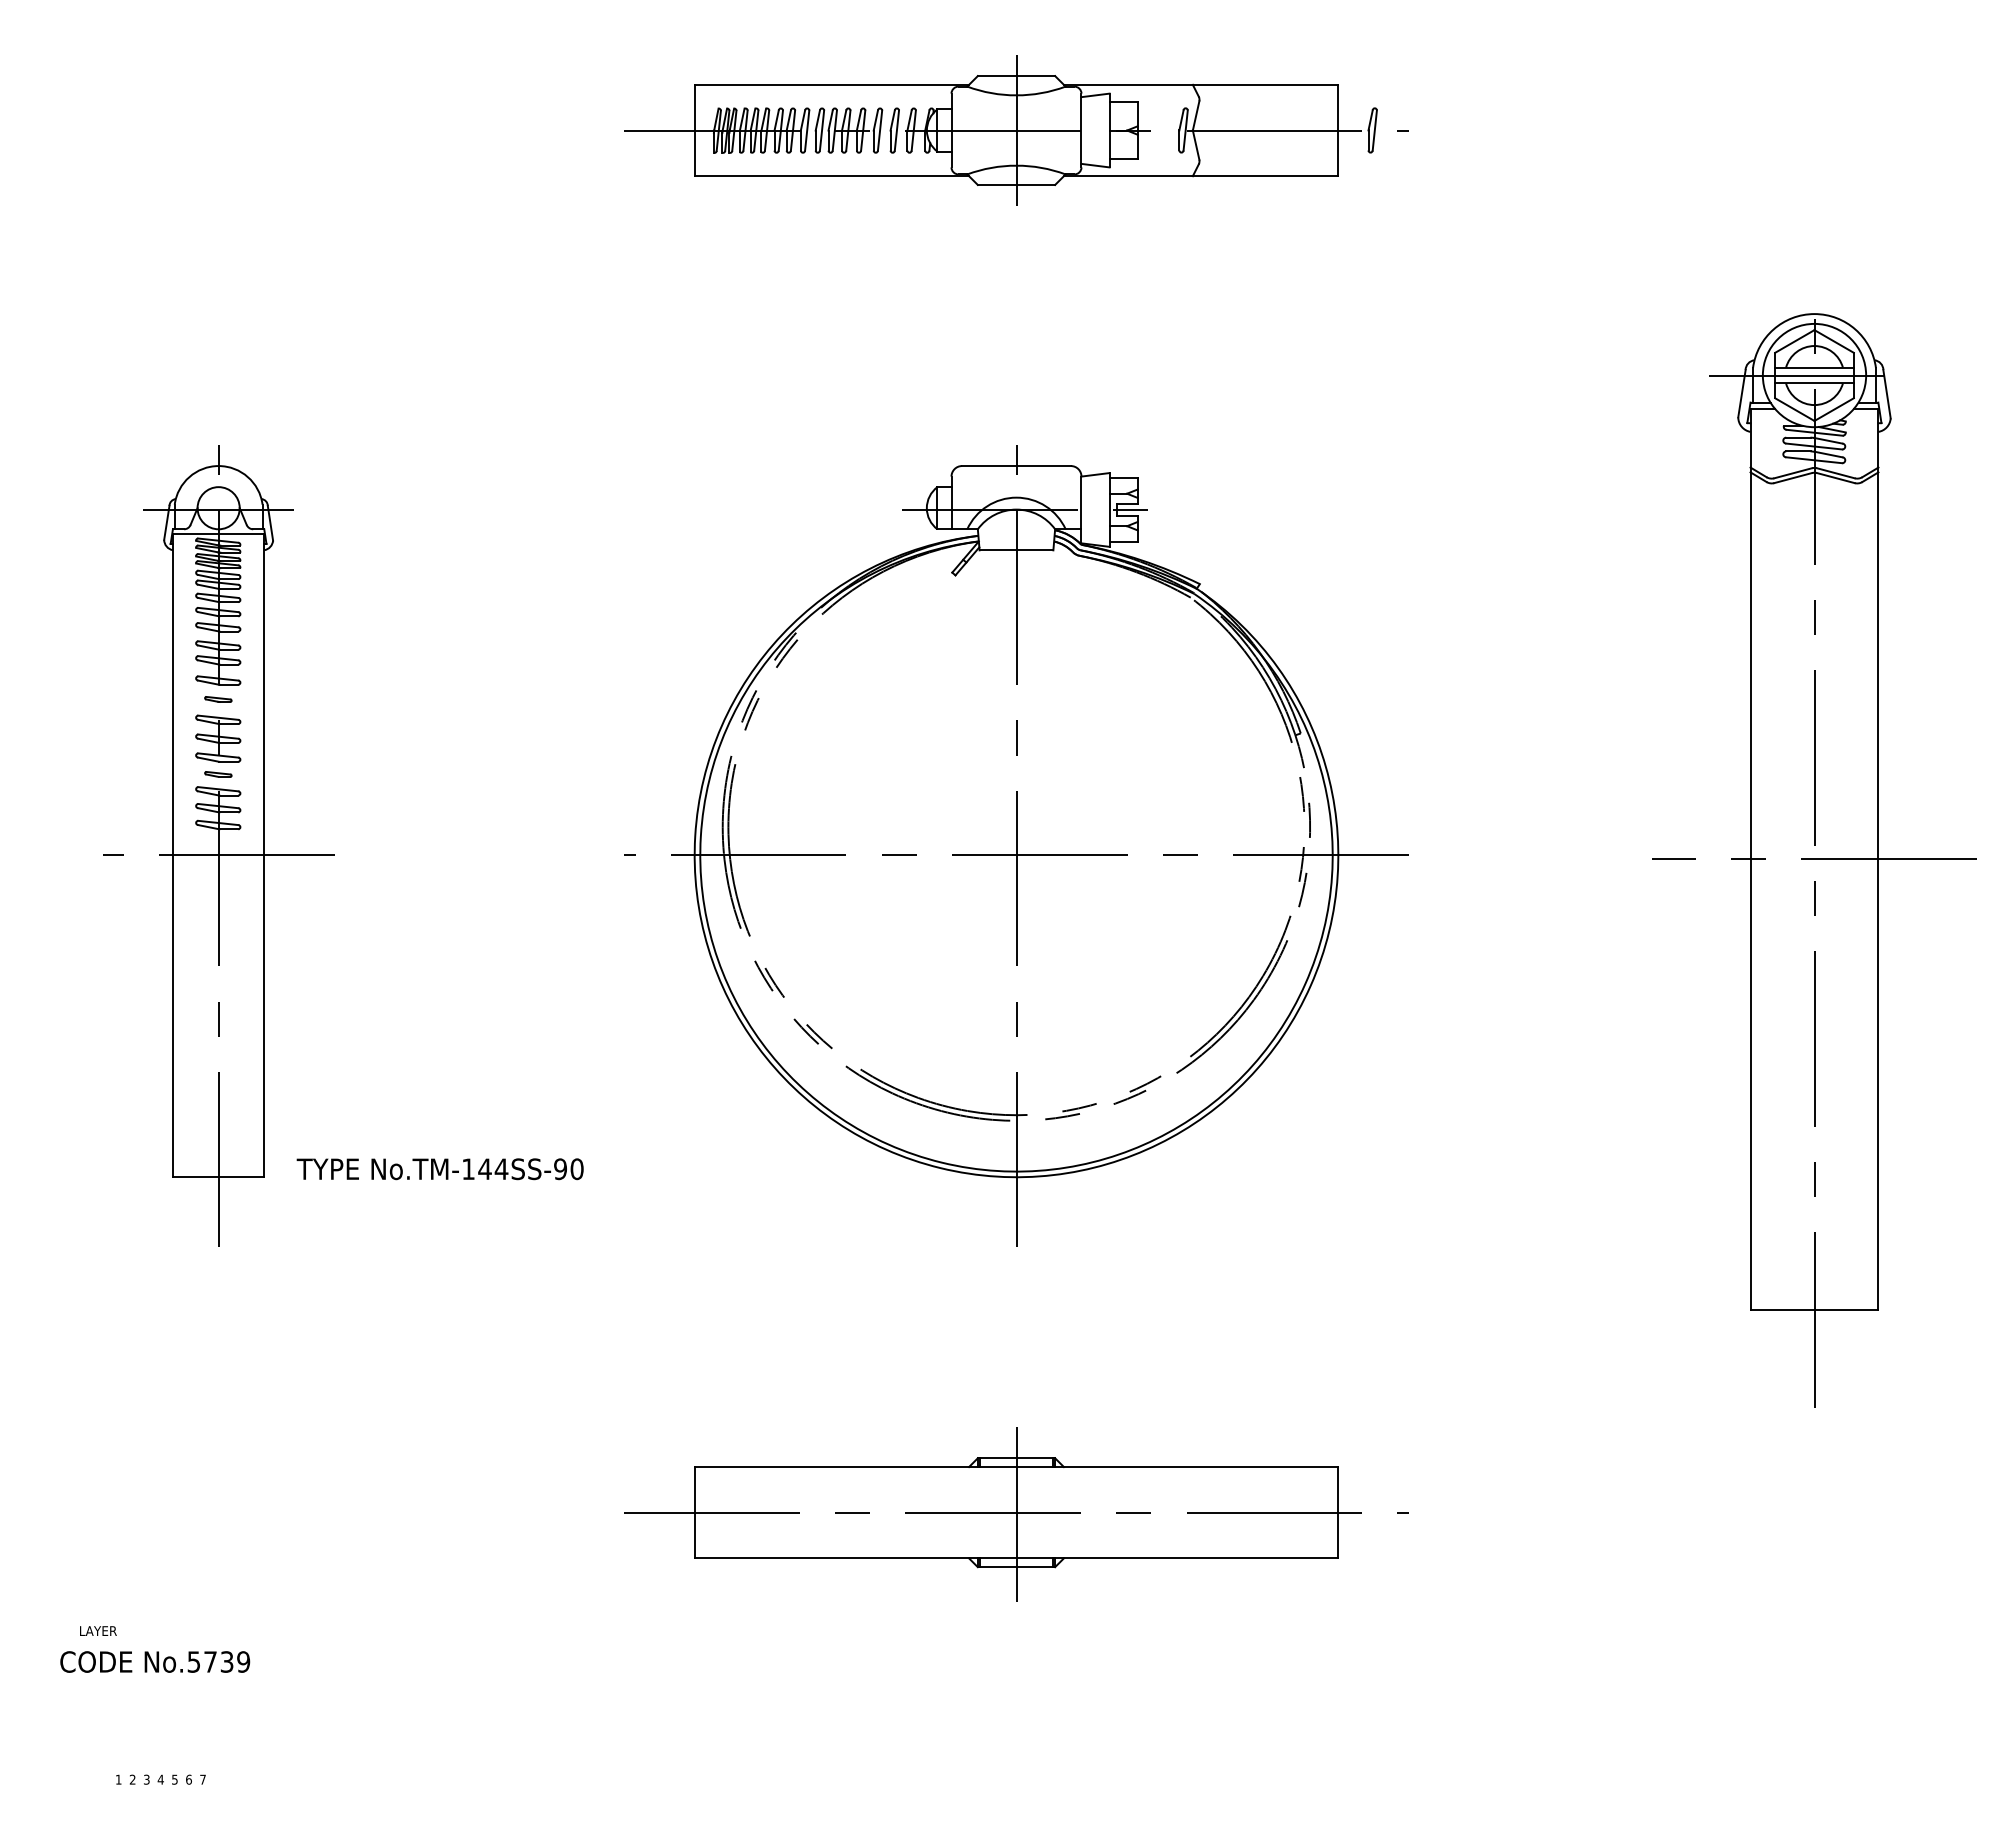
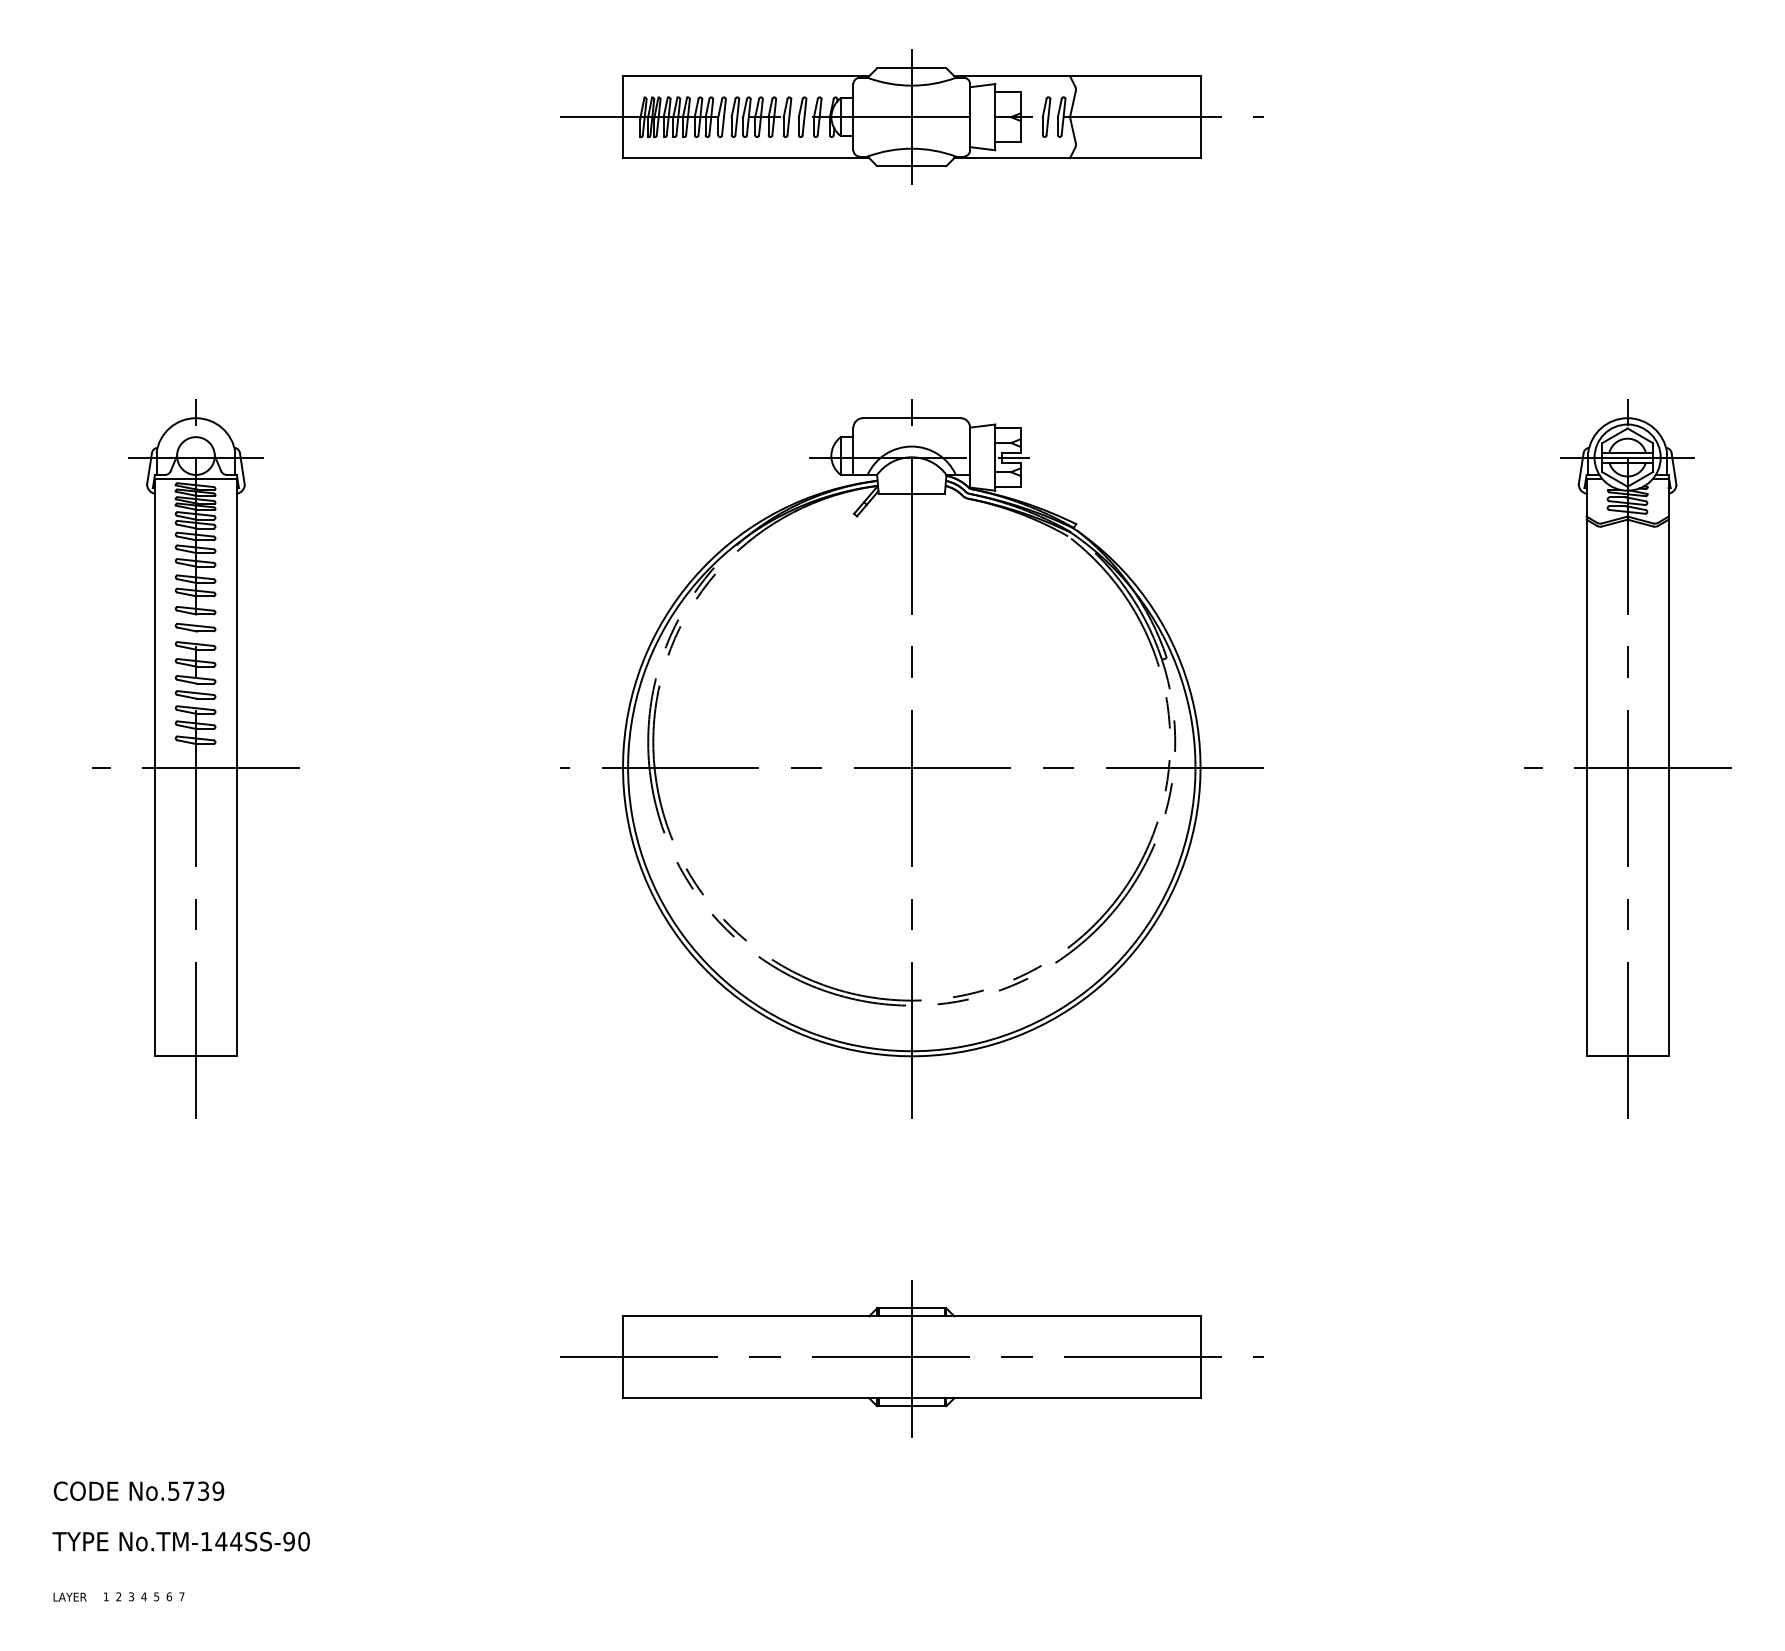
part: (1372, 130) -> (1046, 117), moved
part: (218, 699) -> (195, 627), size x1.67
part: (218, 774) -> (195, 694), size x1.67
part: (1813, 845) -> (1626, 758), size x0.71
text: (439, 1169) -> (180, 1541), moved
text: (98, 1630) -> (70, 1596), moved

